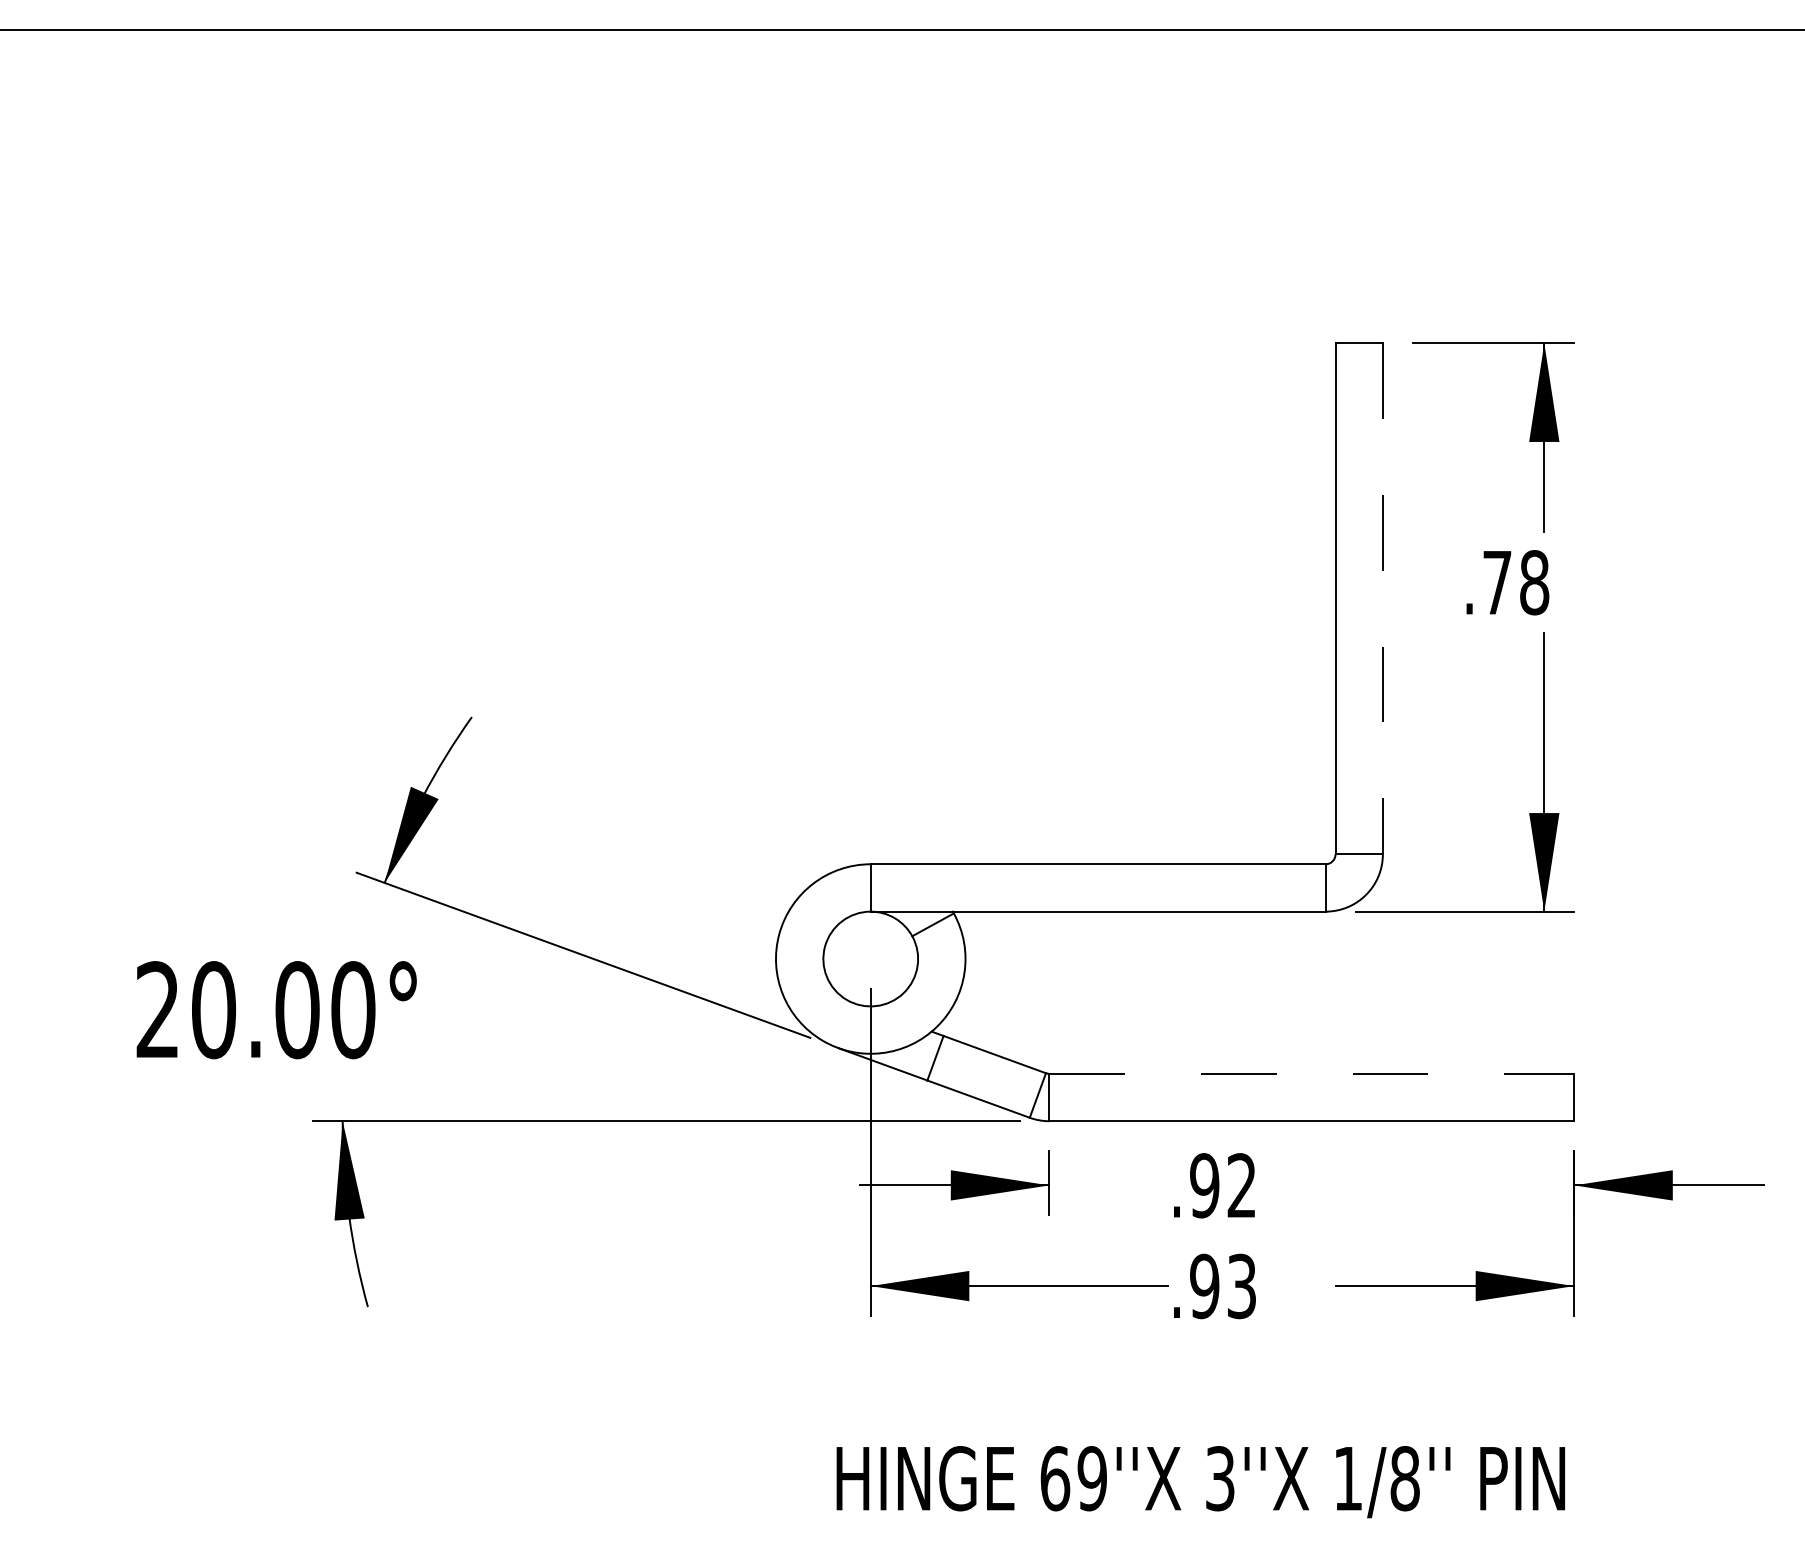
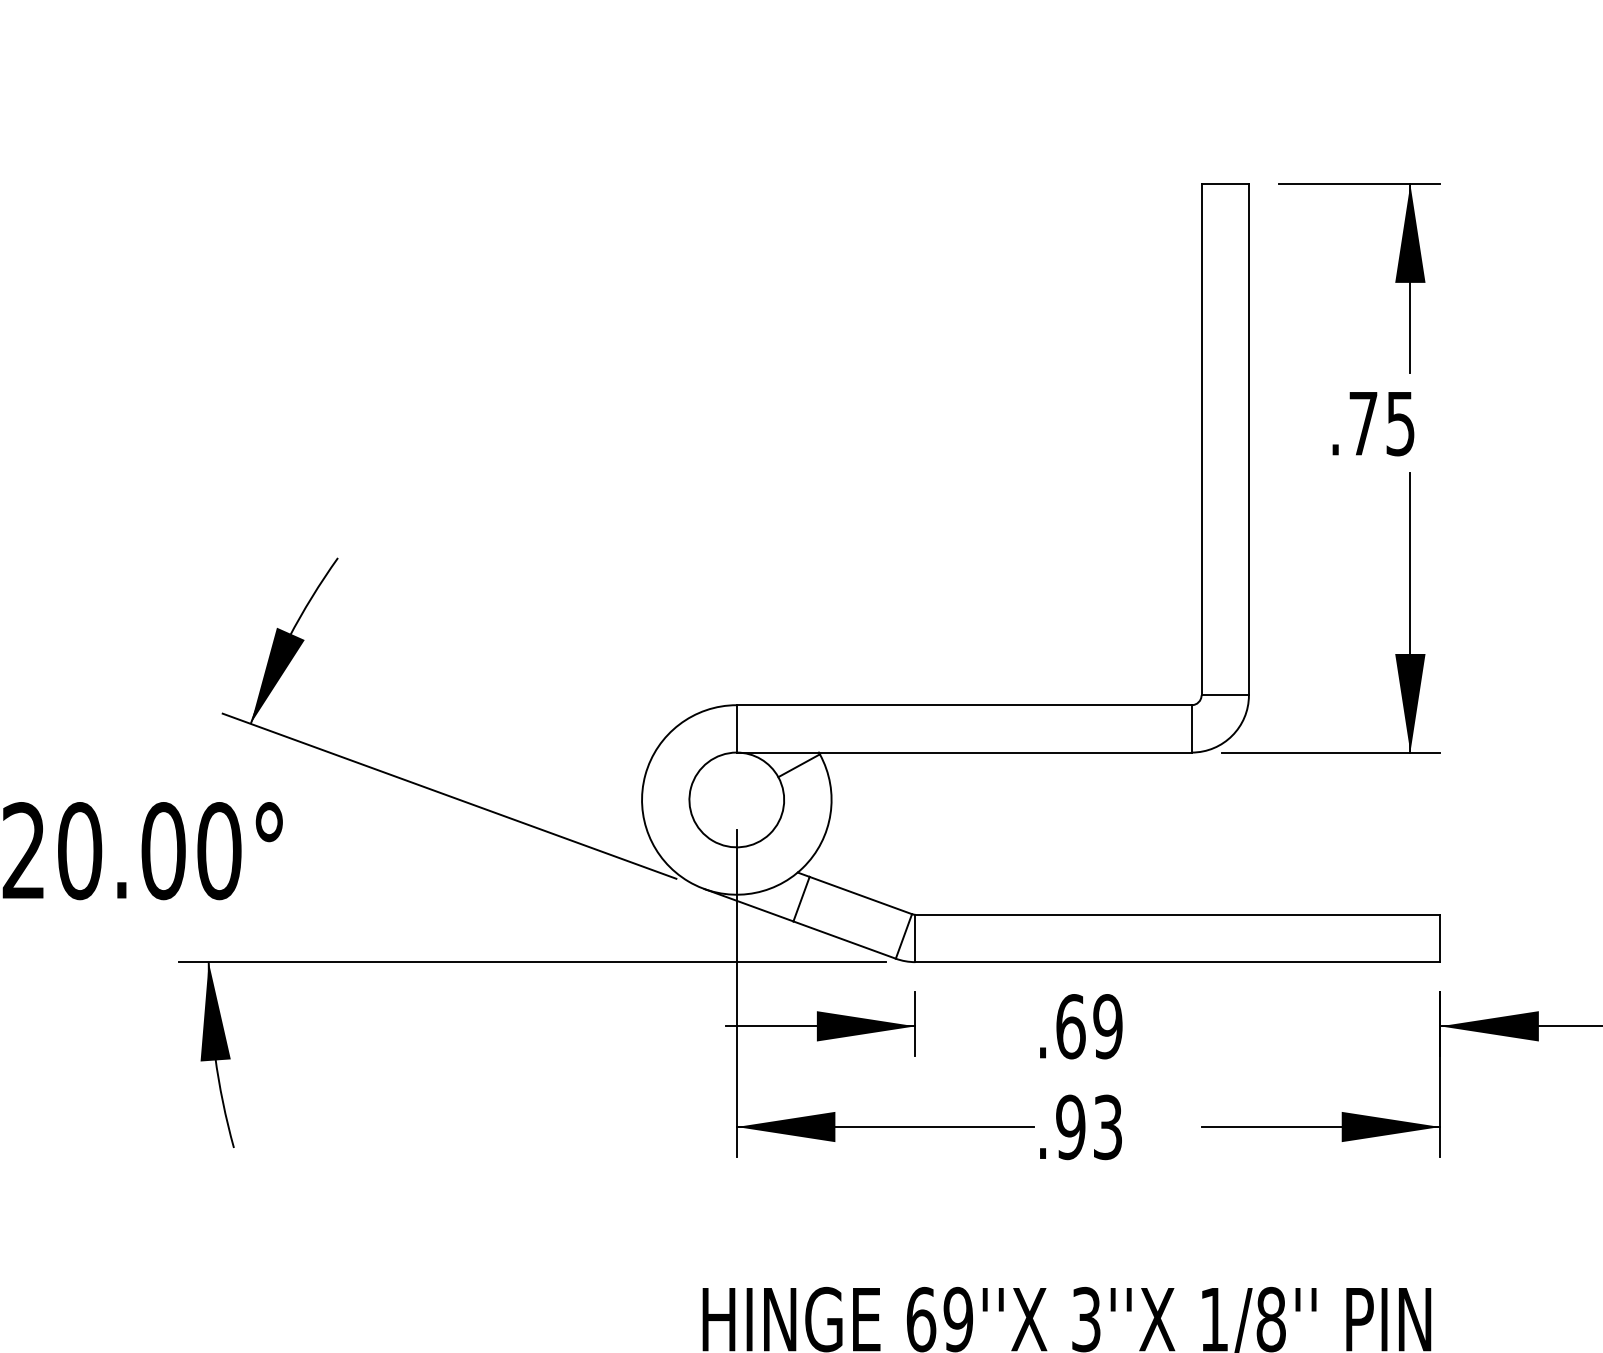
text: (1534, 582) -> (1400, 423), .78 -> .75
line: (1382, 599) -> (1248, 440), dashed -> solid
line: (1312, 1073) -> (1178, 914), dashed -> solid
text: (1223, 1185) -> (1089, 1026), .92 -> .69

